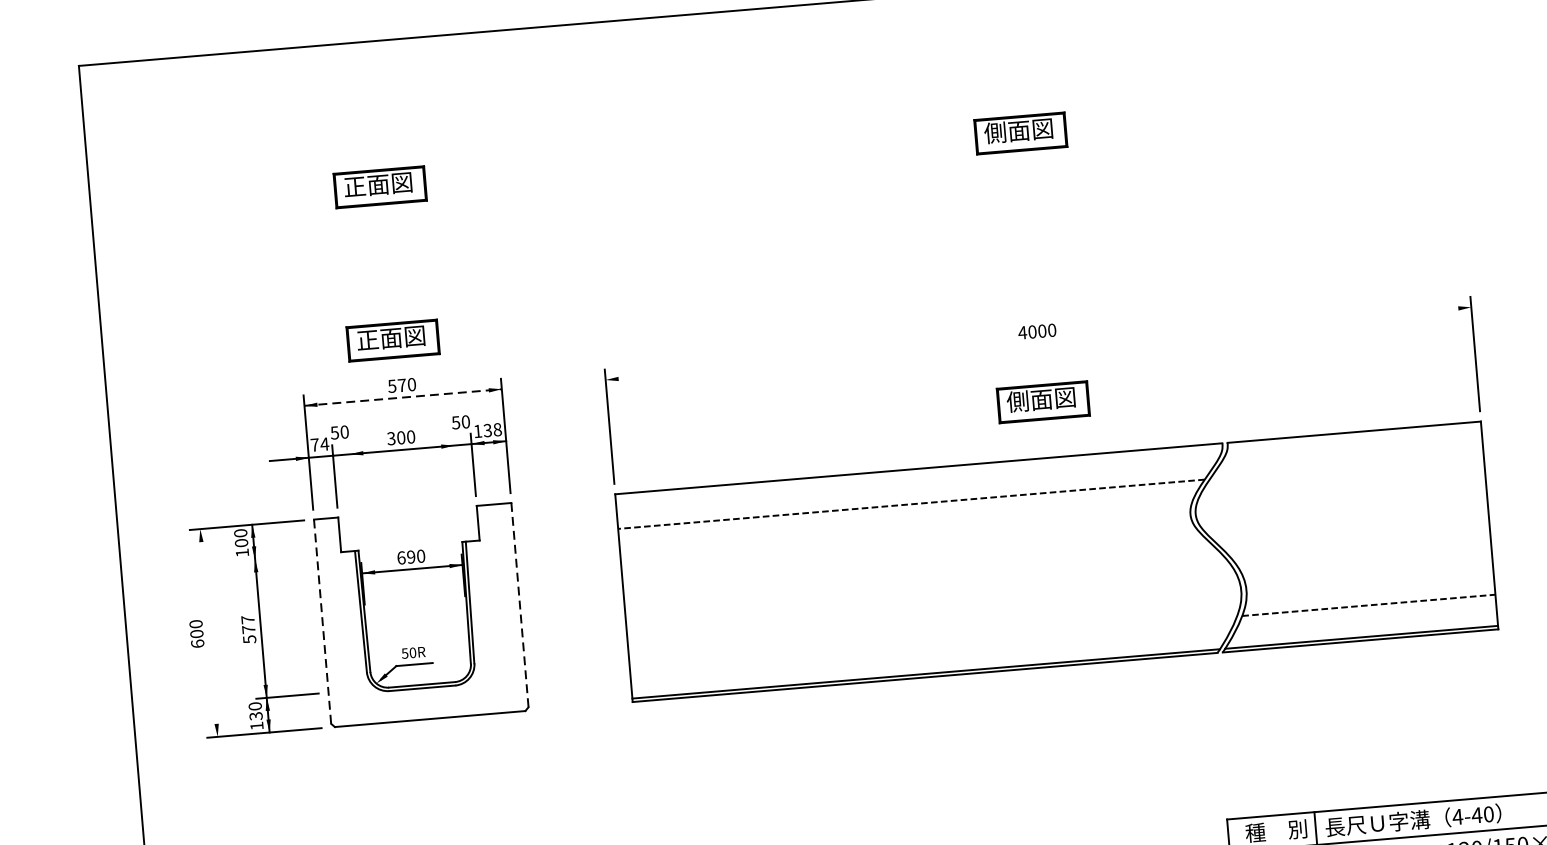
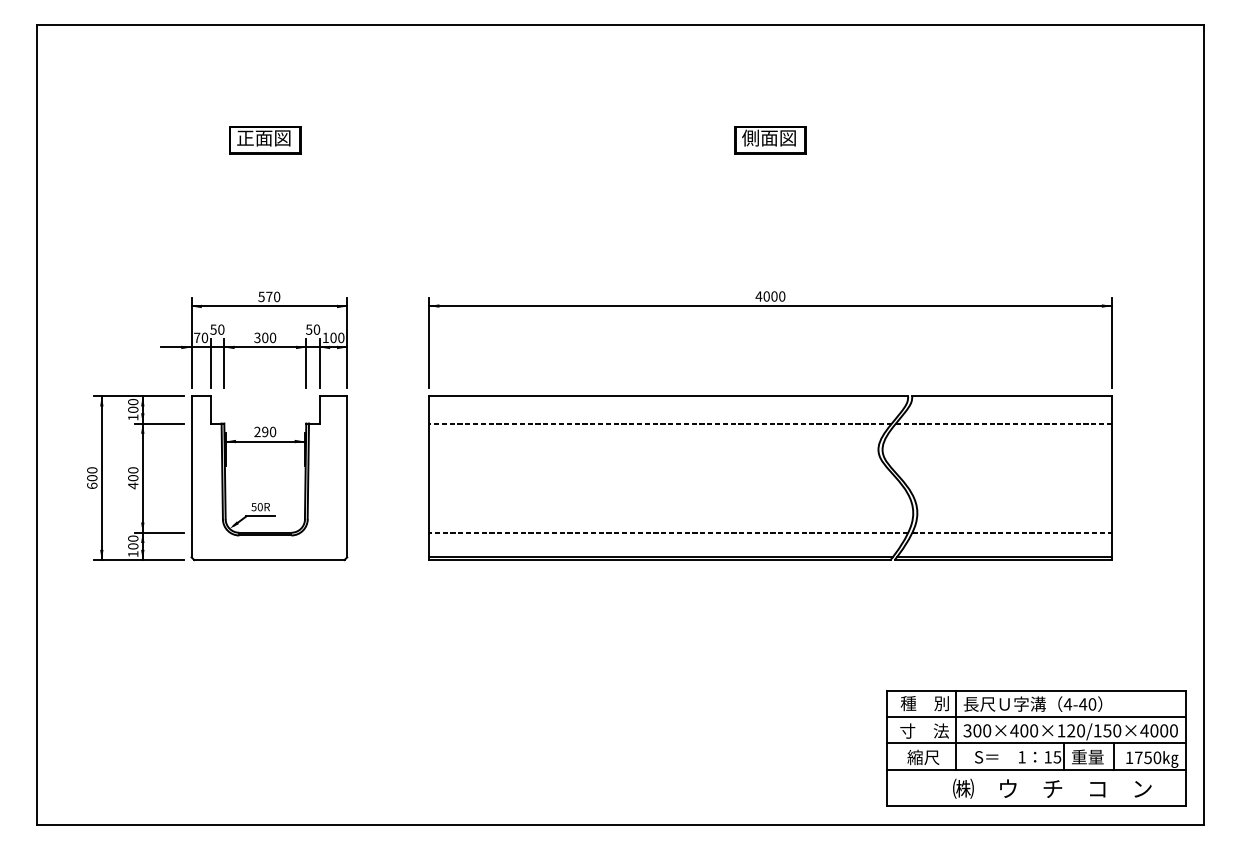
part: (393, 340) -> (265, 261), removed
line: (1038, 344) -> (770, 306), added
line: (403, 397) -> (269, 306), dashed -> solid
part: (1043, 402) -> (770, 352), removed
text: (492, 429) -> (337, 337), 138 -> 100
text: (324, 443) -> (204, 337), 74 -> 70
line: (456, 465) -> (306, 363), added
line: (1347, 467) -> (1004, 423), added
line: (352, 474) -> (224, 363), added
line: (275, 557) -> (158, 423), added
text: (401, 557) -> (257, 431), 690 -> 290
line: (520, 604) -> (347, 476), dashed -> solid
line: (322, 621) -> (191, 476), dashed -> solid
text: (249, 630) -> (133, 478), 577 -> 400
line: (208, 633) -> (101, 478), added
line: (933, 641) -> (668, 532), added
text: (256, 716) -> (133, 546), 130 -> 100

